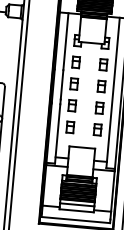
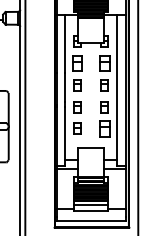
part: (76, 62) -> (77, 63), size x1.4
part: (103, 64) -> (104, 63), size x1.4
part: (97, 129) -> (104, 128), size x1.4

